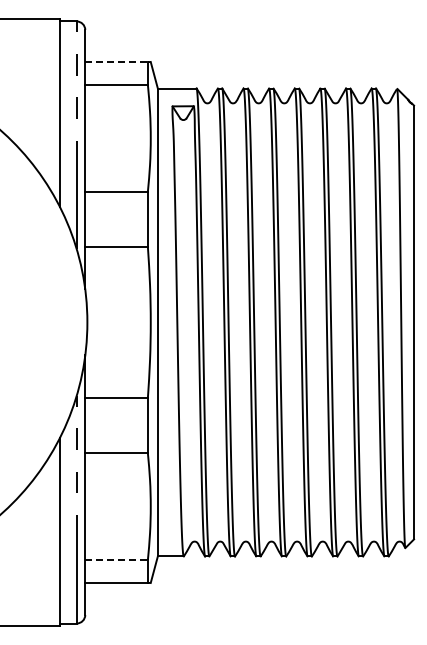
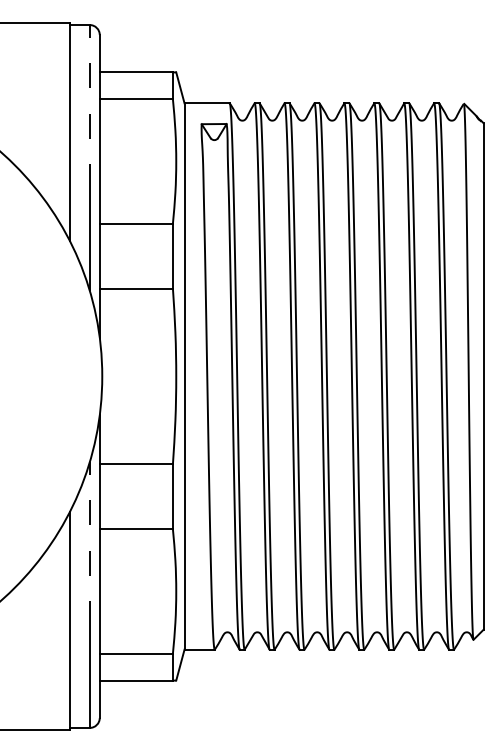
line: (117, 62) -> (137, 72), dashed -> solid
line: (117, 559) -> (137, 653), dashed -> solid

